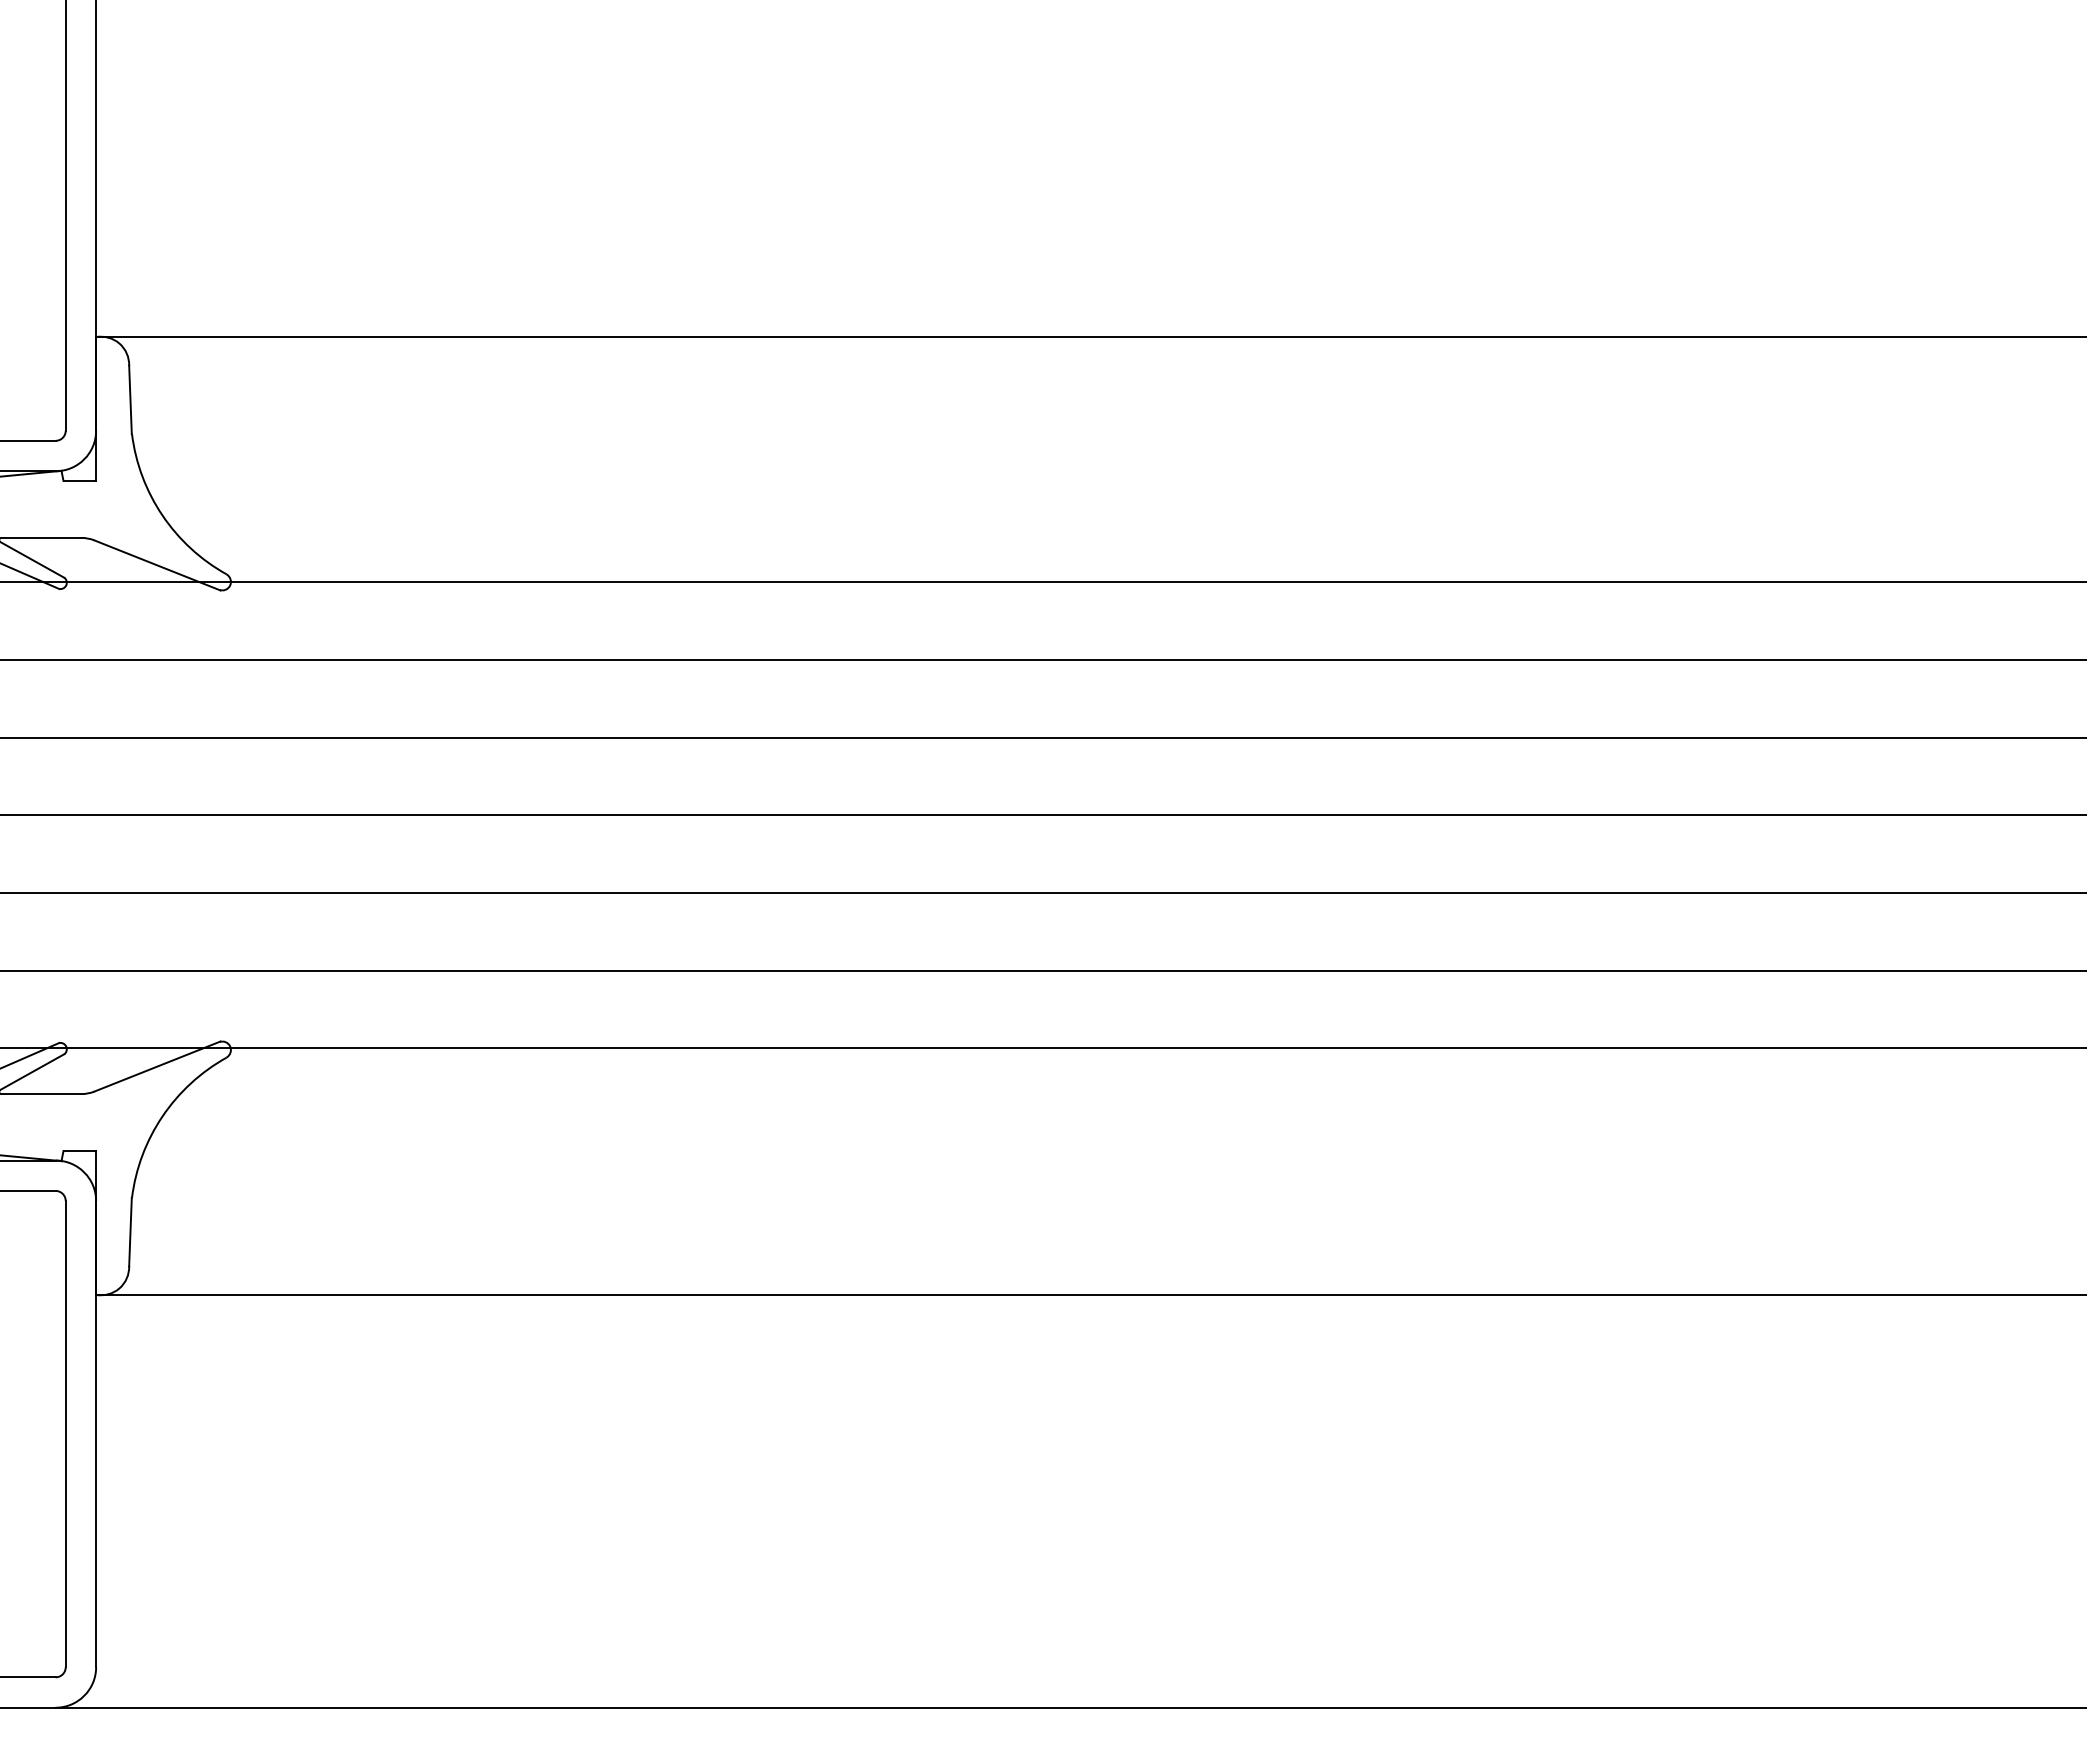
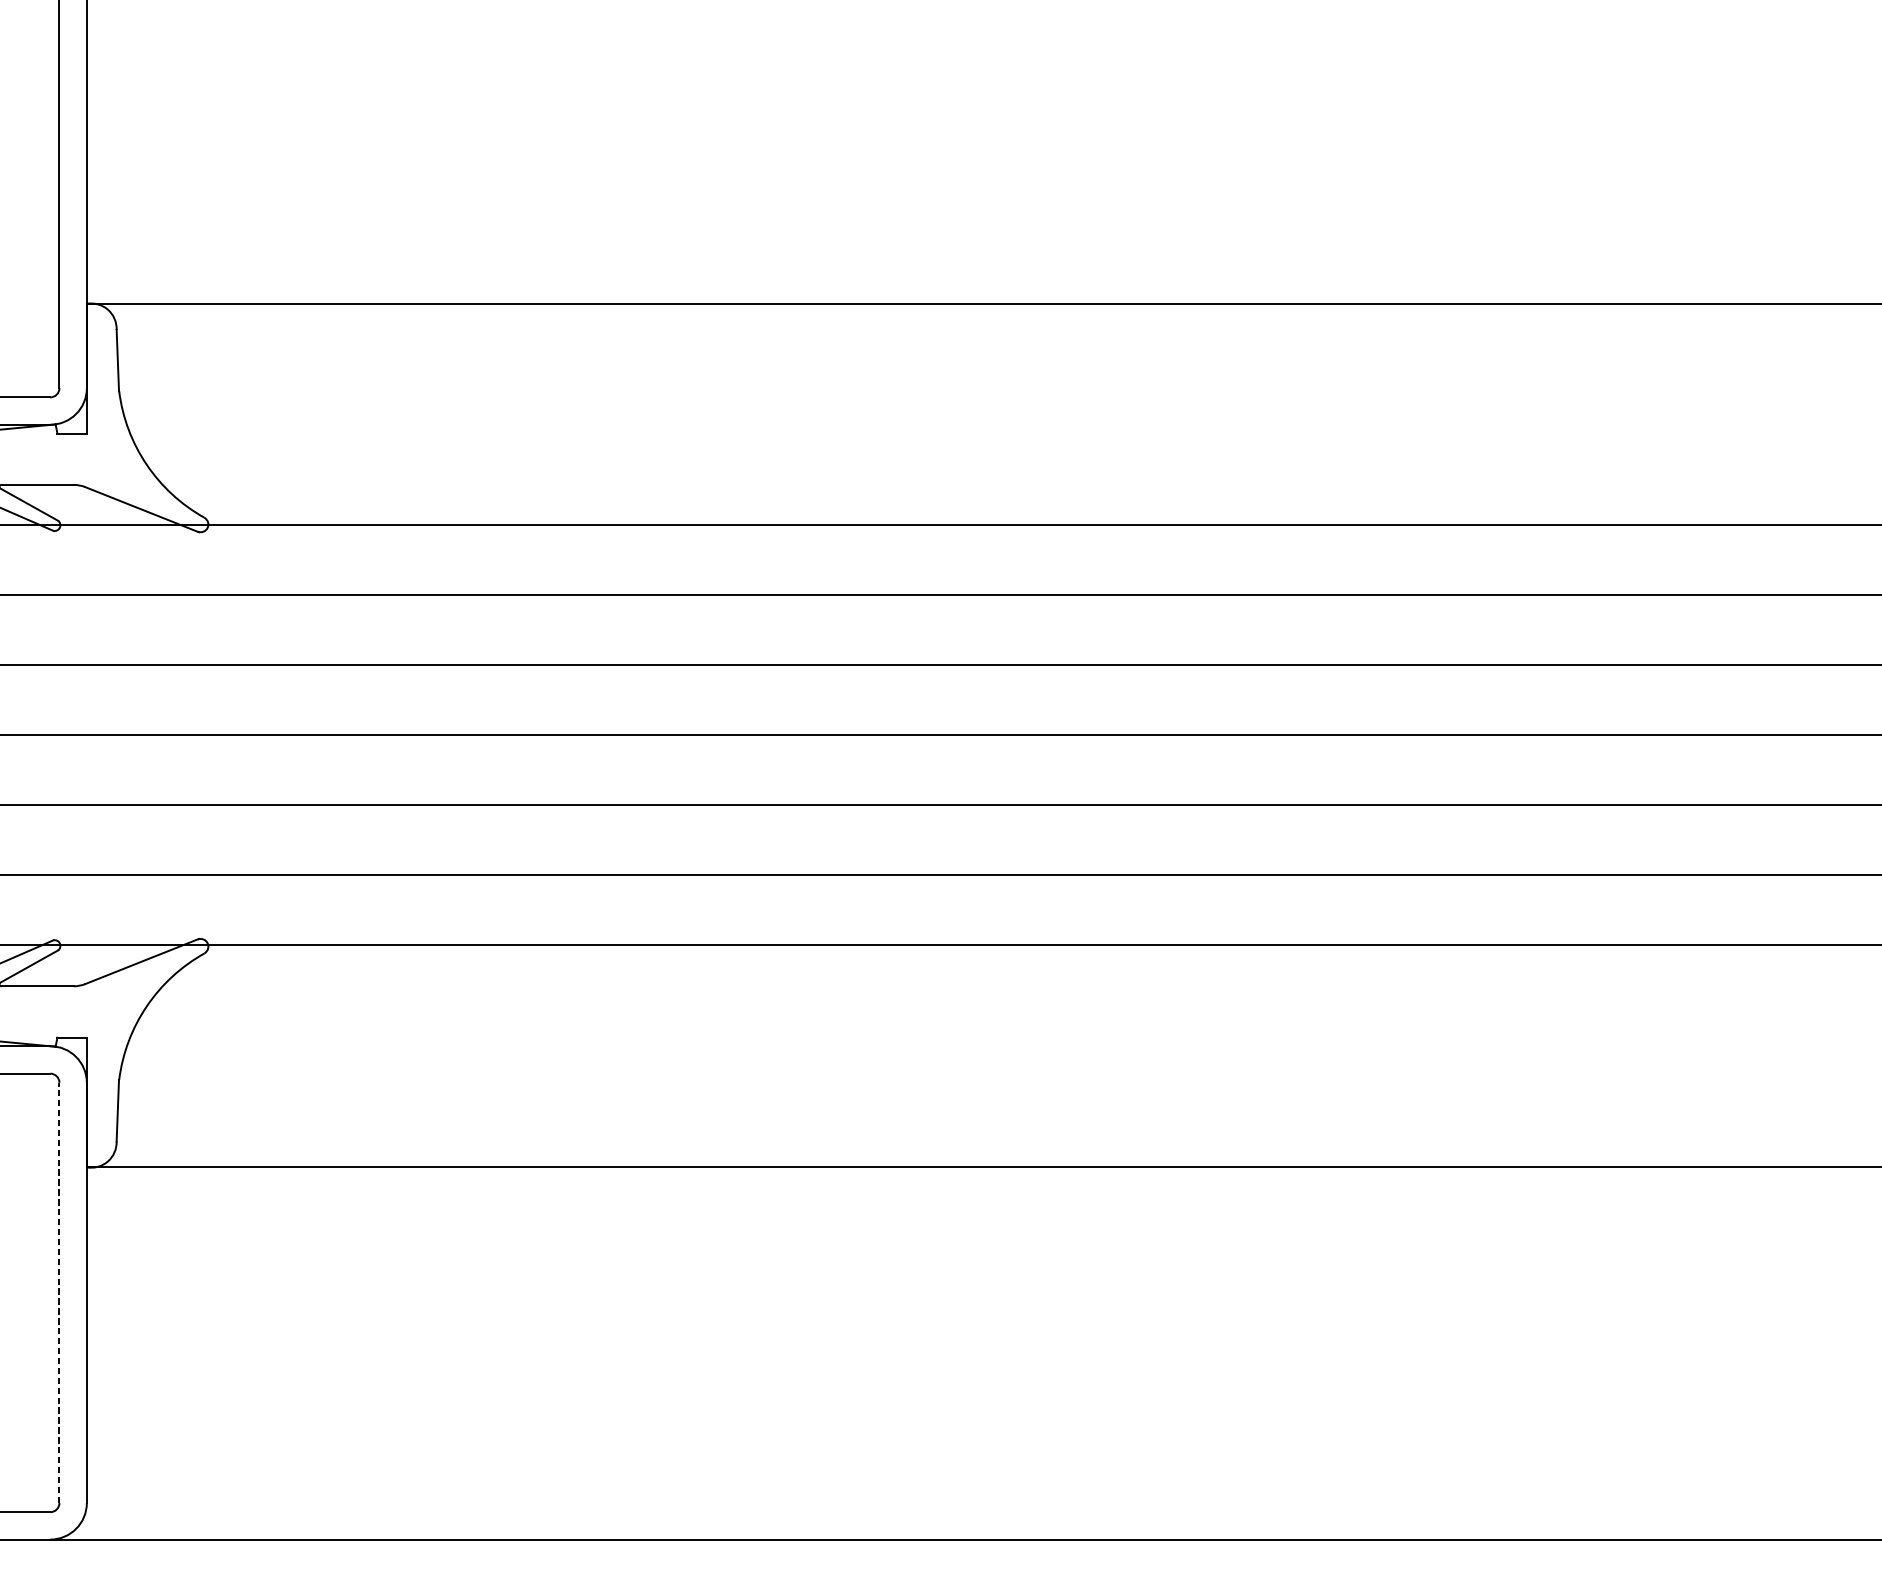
line: (65, 1433) -> (59, 1292), solid -> dashed

